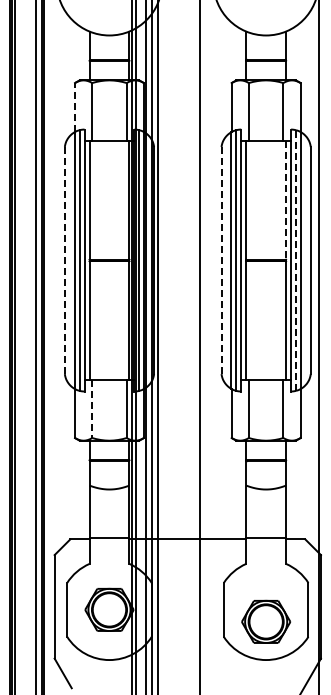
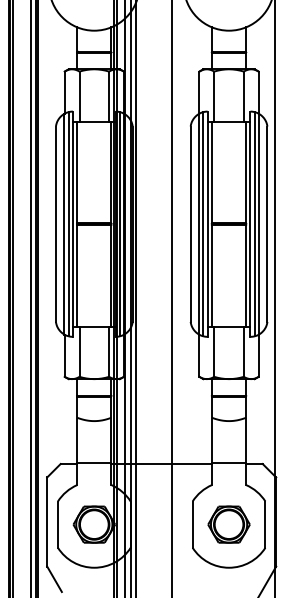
line: (75, 107) -> (65, 92), dashed -> solid
line: (286, 201) -> (246, 173), dashed -> solid
line: (64, 260) -> (55, 224), dashed -> solid
line: (221, 260) -> (190, 224), dashed -> solid
line: (296, 260) -> (255, 224), dashed -> solid
line: (92, 409) -> (79, 352), dashed -> solid
part: (265, 621) -> (228, 524), moved

